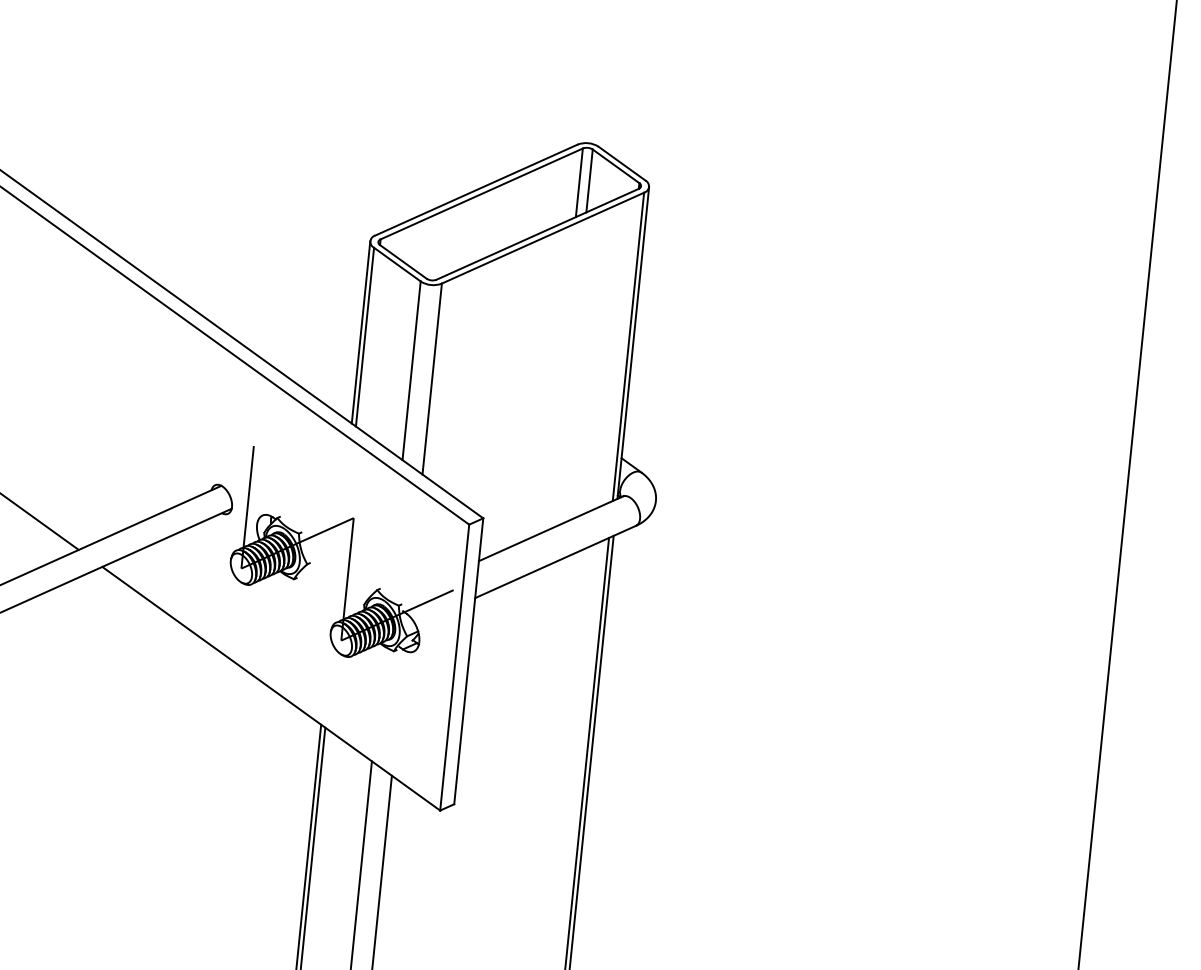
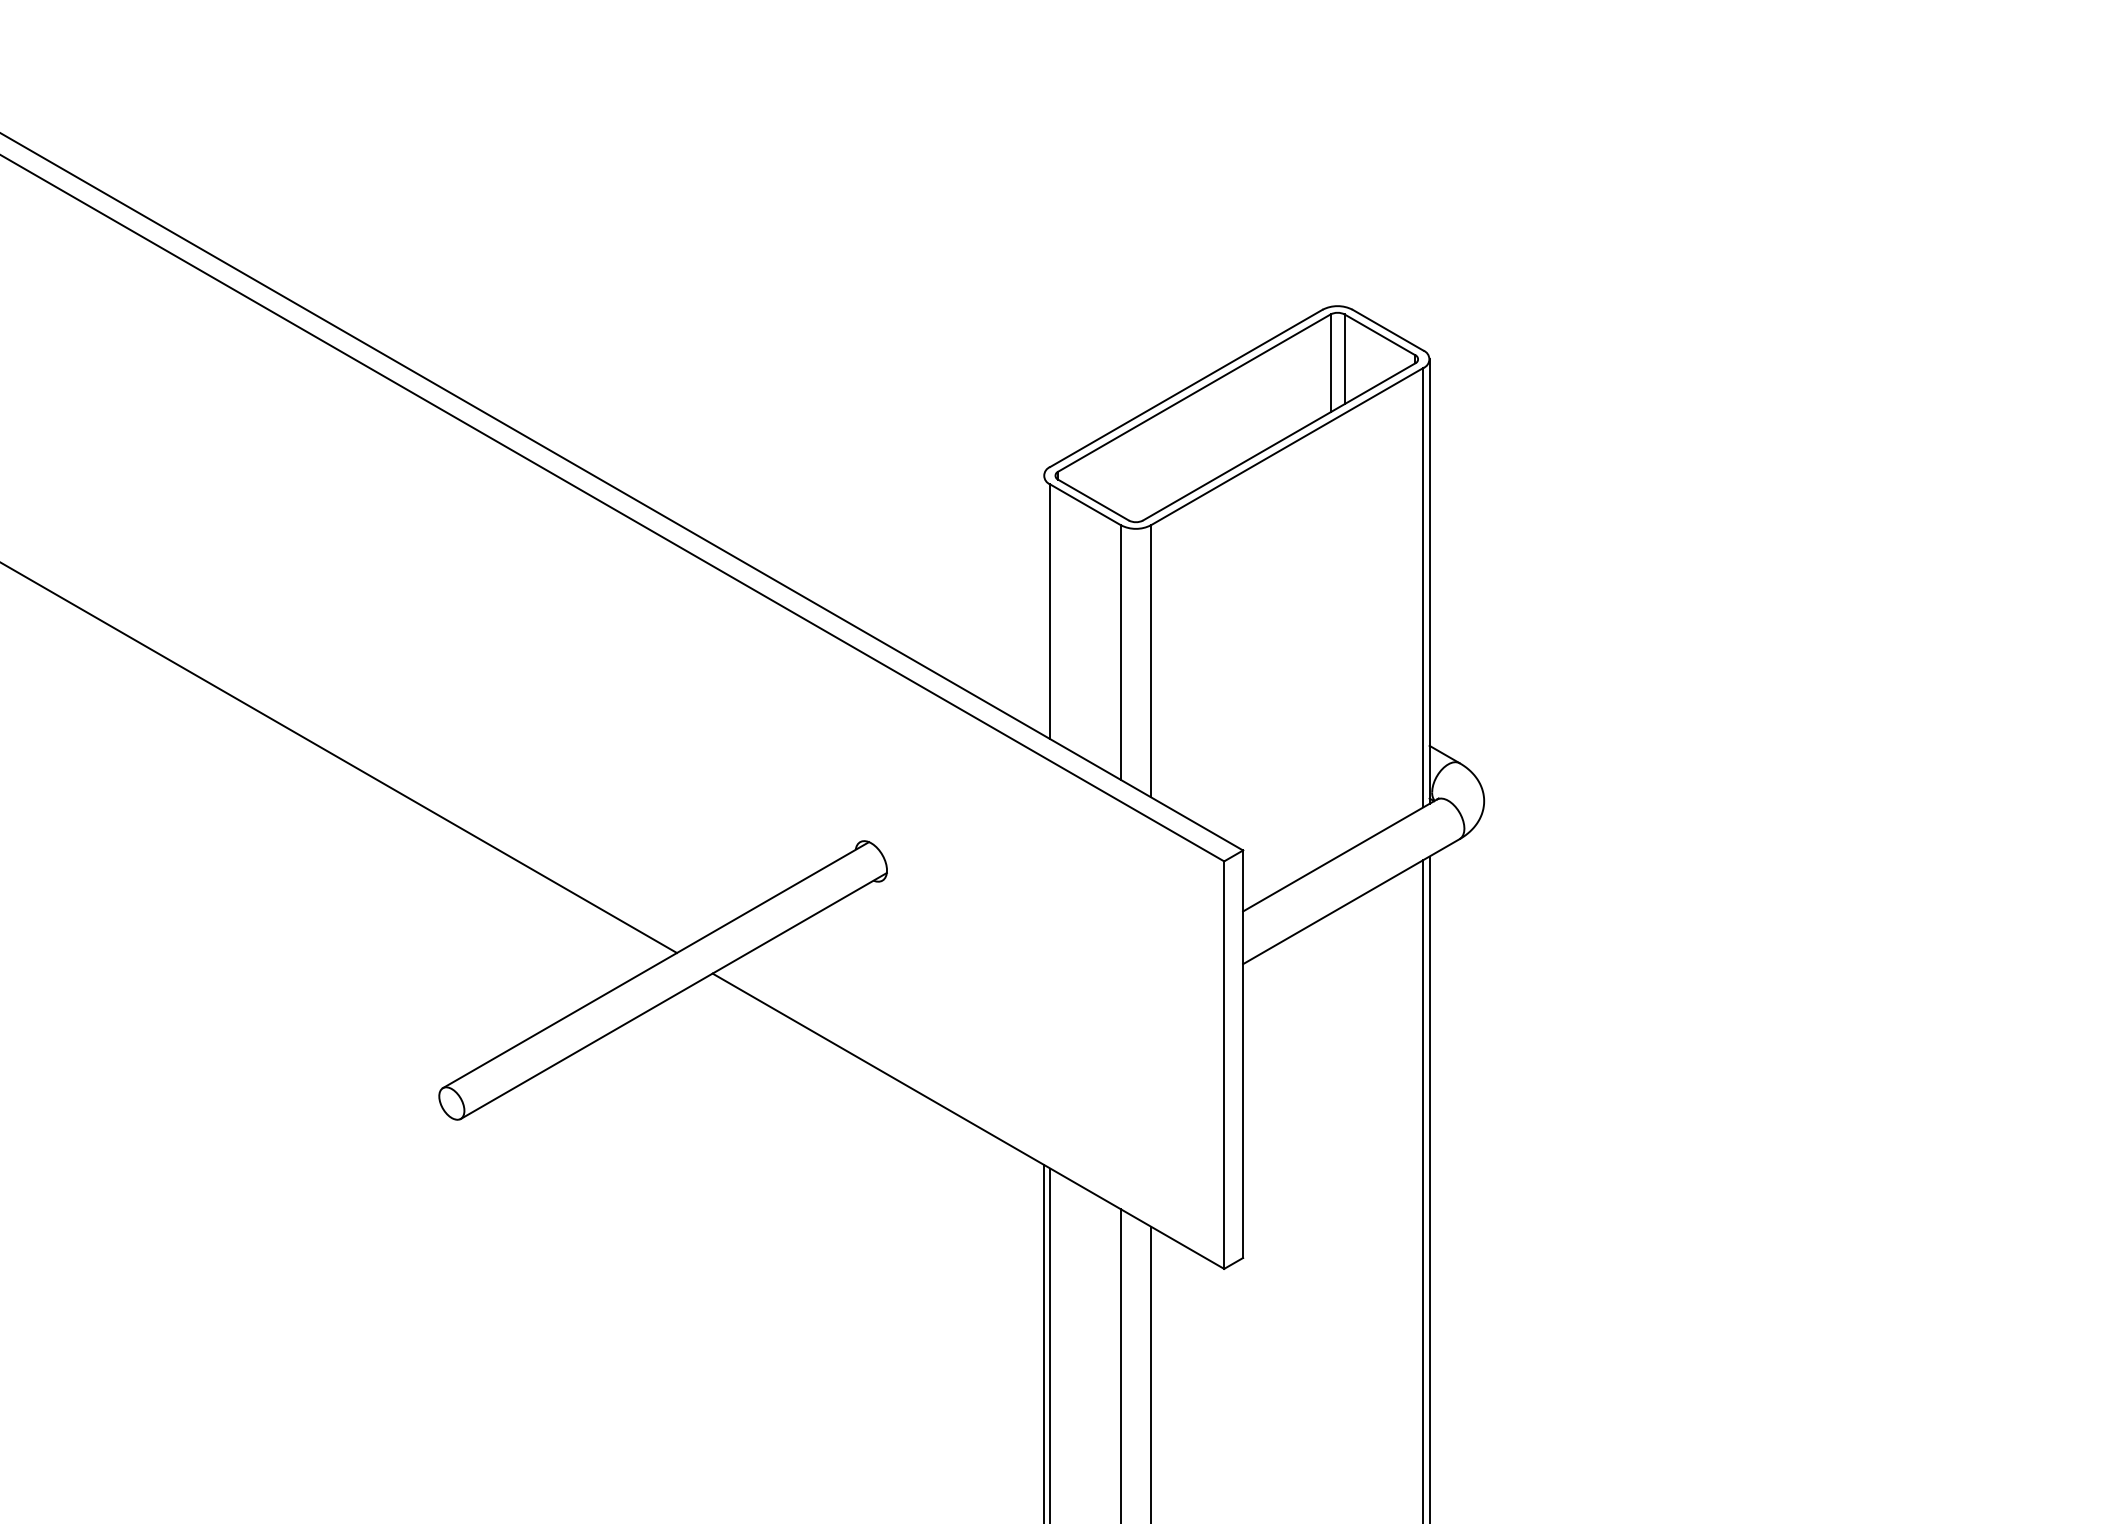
line: (361, 332) -> (1044, 605), removed
part: (349, 556) -> (1059, 923), removed

